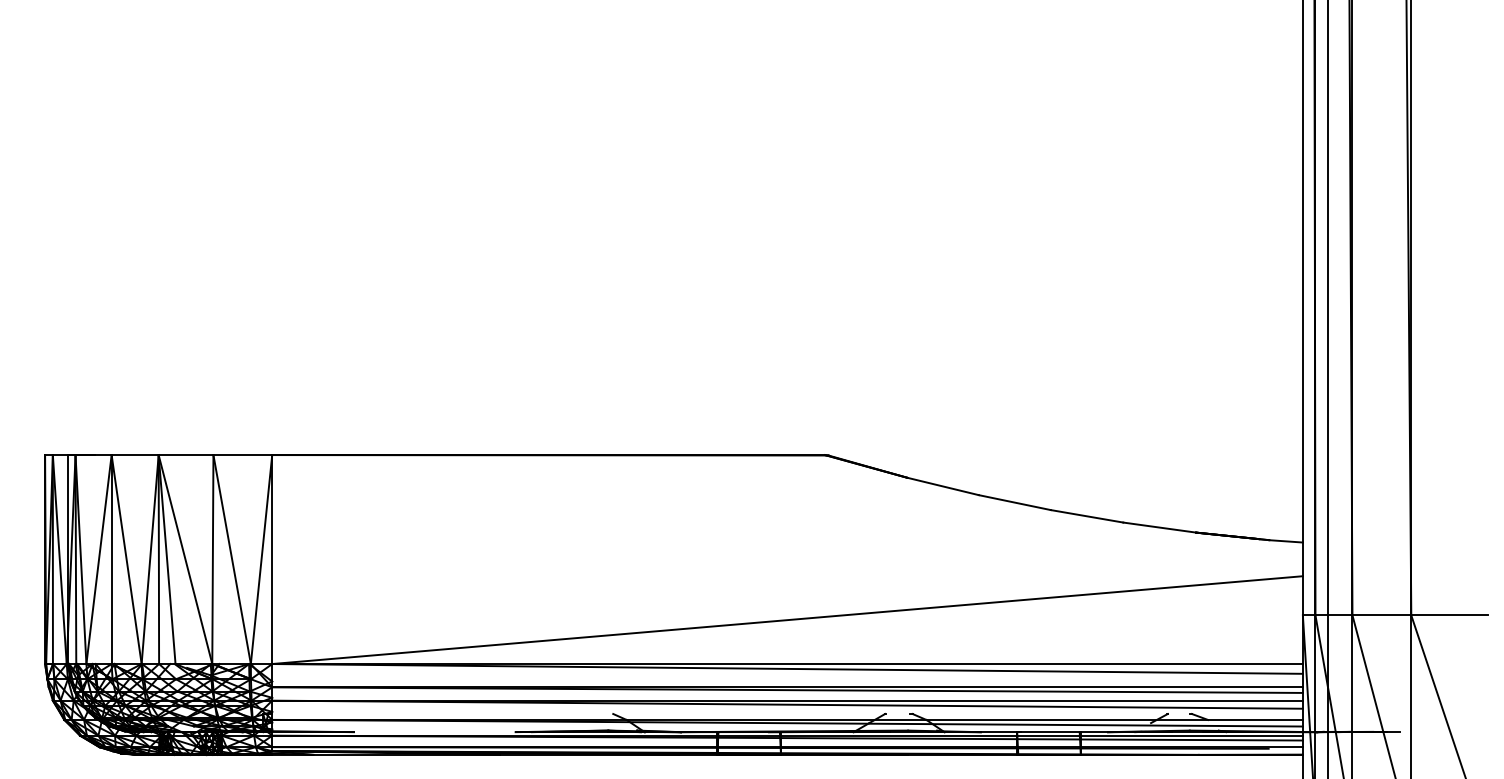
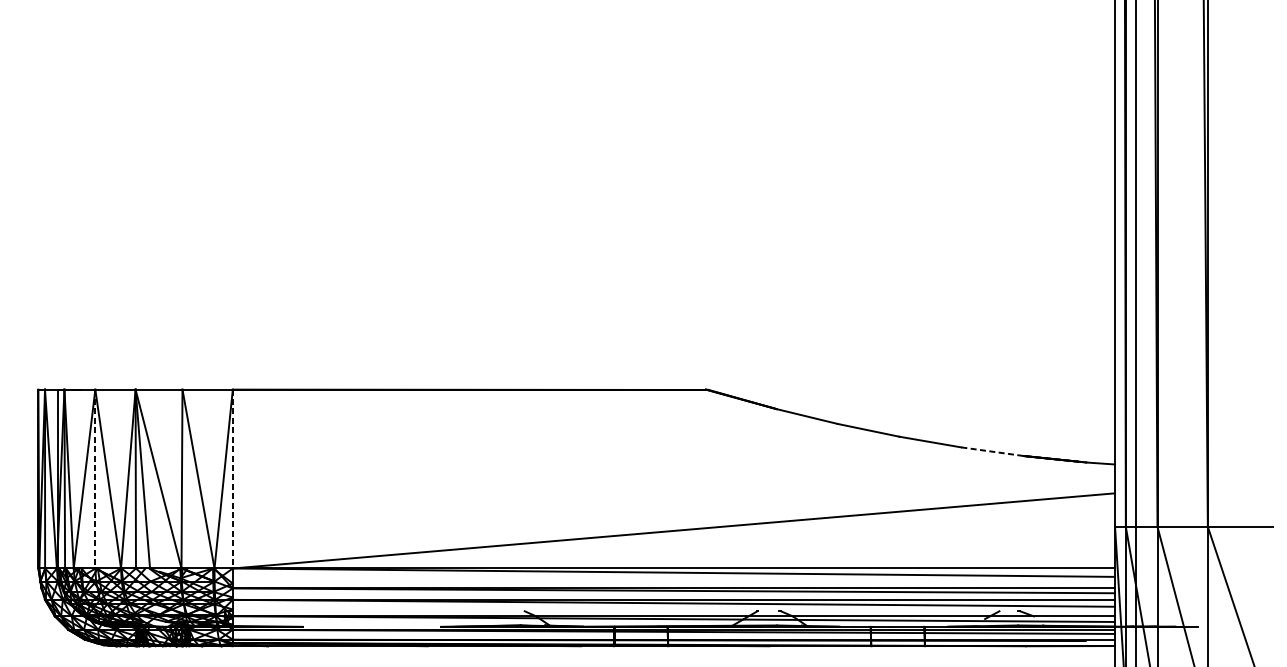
line: (1159, 527) -> (992, 451), solid -> dashed
line: (111, 560) -> (95, 479), solid -> dashed
line: (272, 560) -> (233, 479), solid -> dashed

